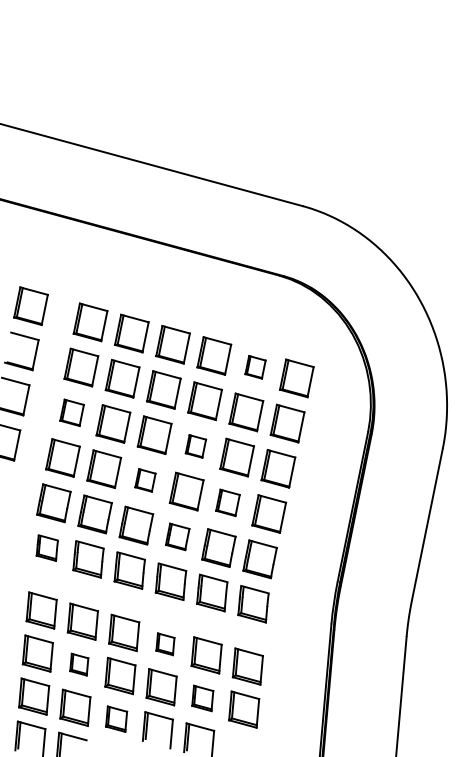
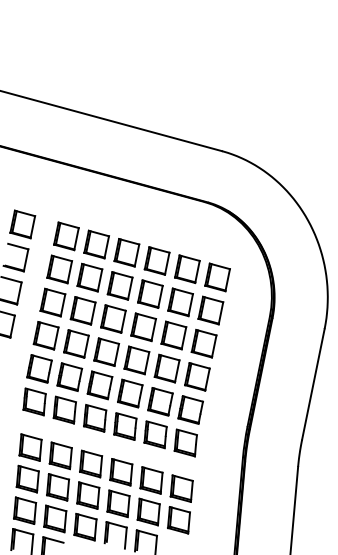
part: (255, 367) -> (187, 269), size x1.67
part: (71, 412) -> (52, 302), size x1.43
part: (195, 446) -> (143, 327), size x1.67
part: (145, 480) -> (106, 352), size x1.67
part: (227, 502) -> (166, 368), size x1.43
part: (177, 536) -> (130, 393), size x1.43
part: (47, 547) -> (34, 401), size x1.43
part: (165, 644) -> (121, 472), size x1.67
part: (79, 664) -> (58, 487), size x1.67
part: (202, 698) -> (148, 512), size x1.43
part: (116, 719) -> (85, 527), size x1.43

